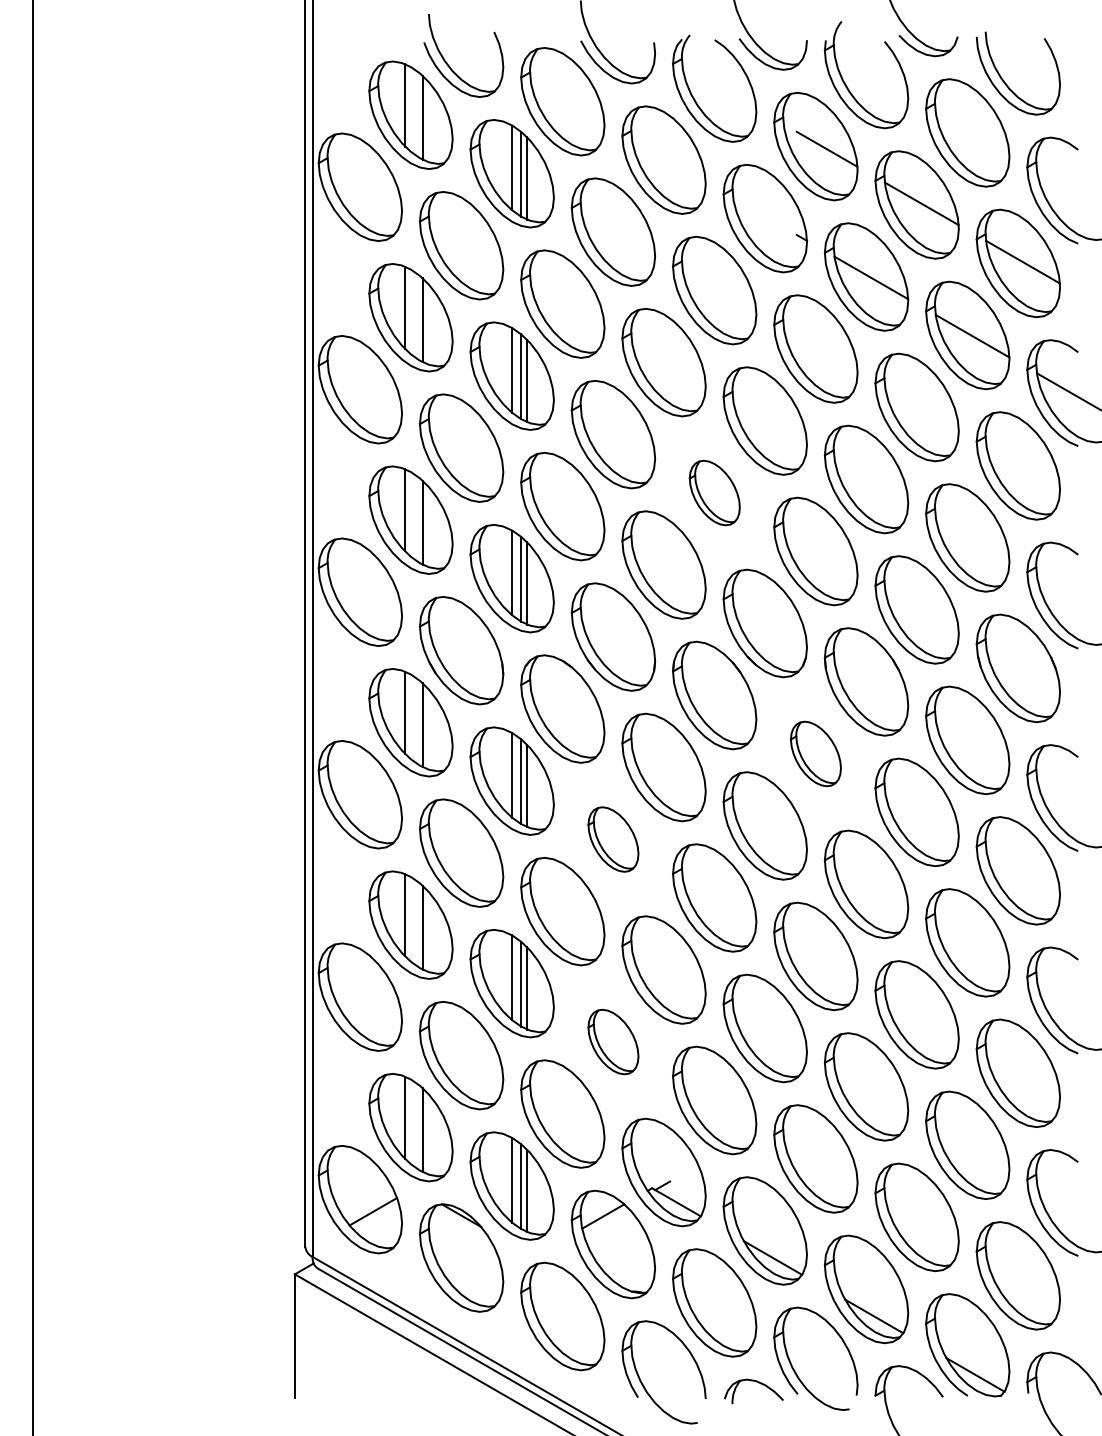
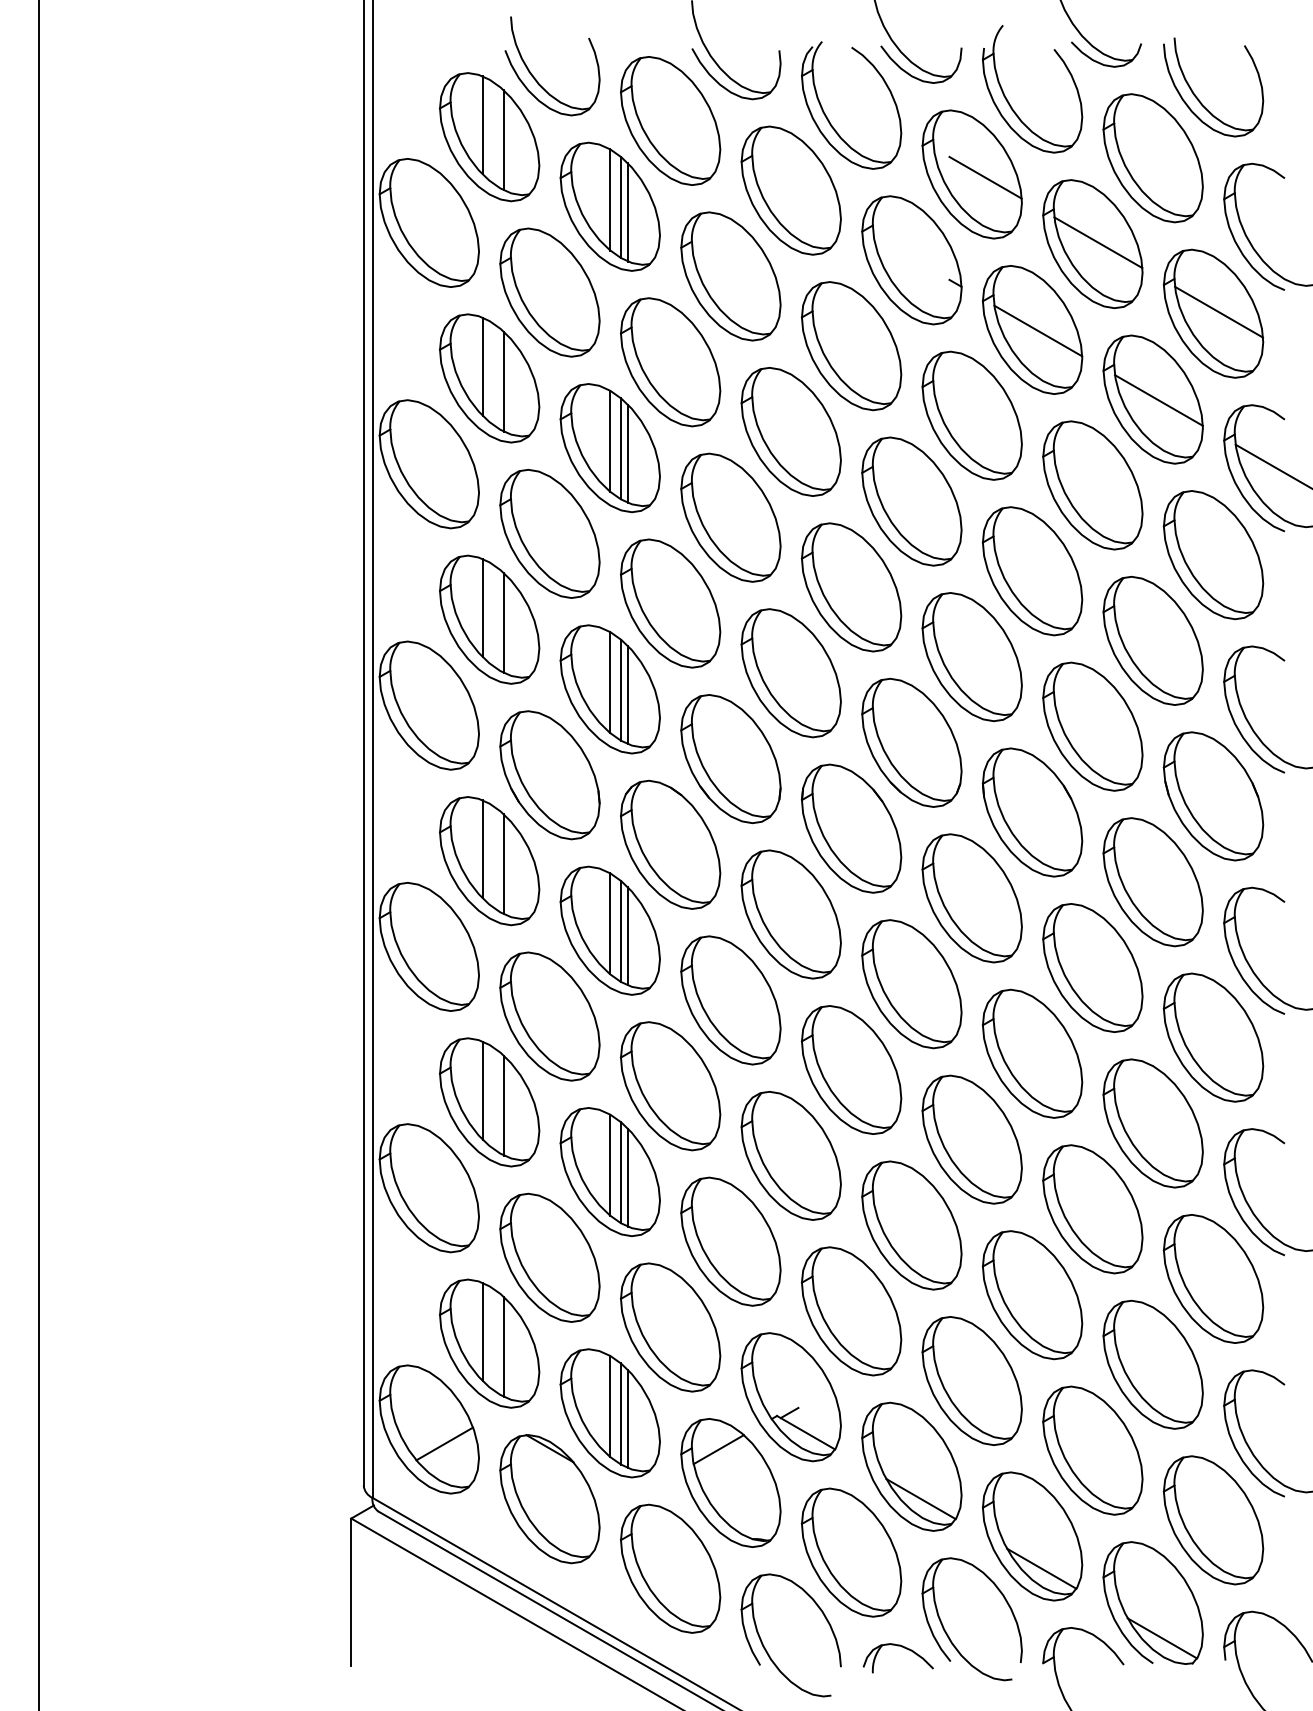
part: (714, 492) -> (851, 586), size x1.67
part: (815, 753) -> (971, 897), size x1.67
part: (613, 839) -> (730, 1000), size x1.67
part: (613, 1041) -> (730, 1241), size x1.67

